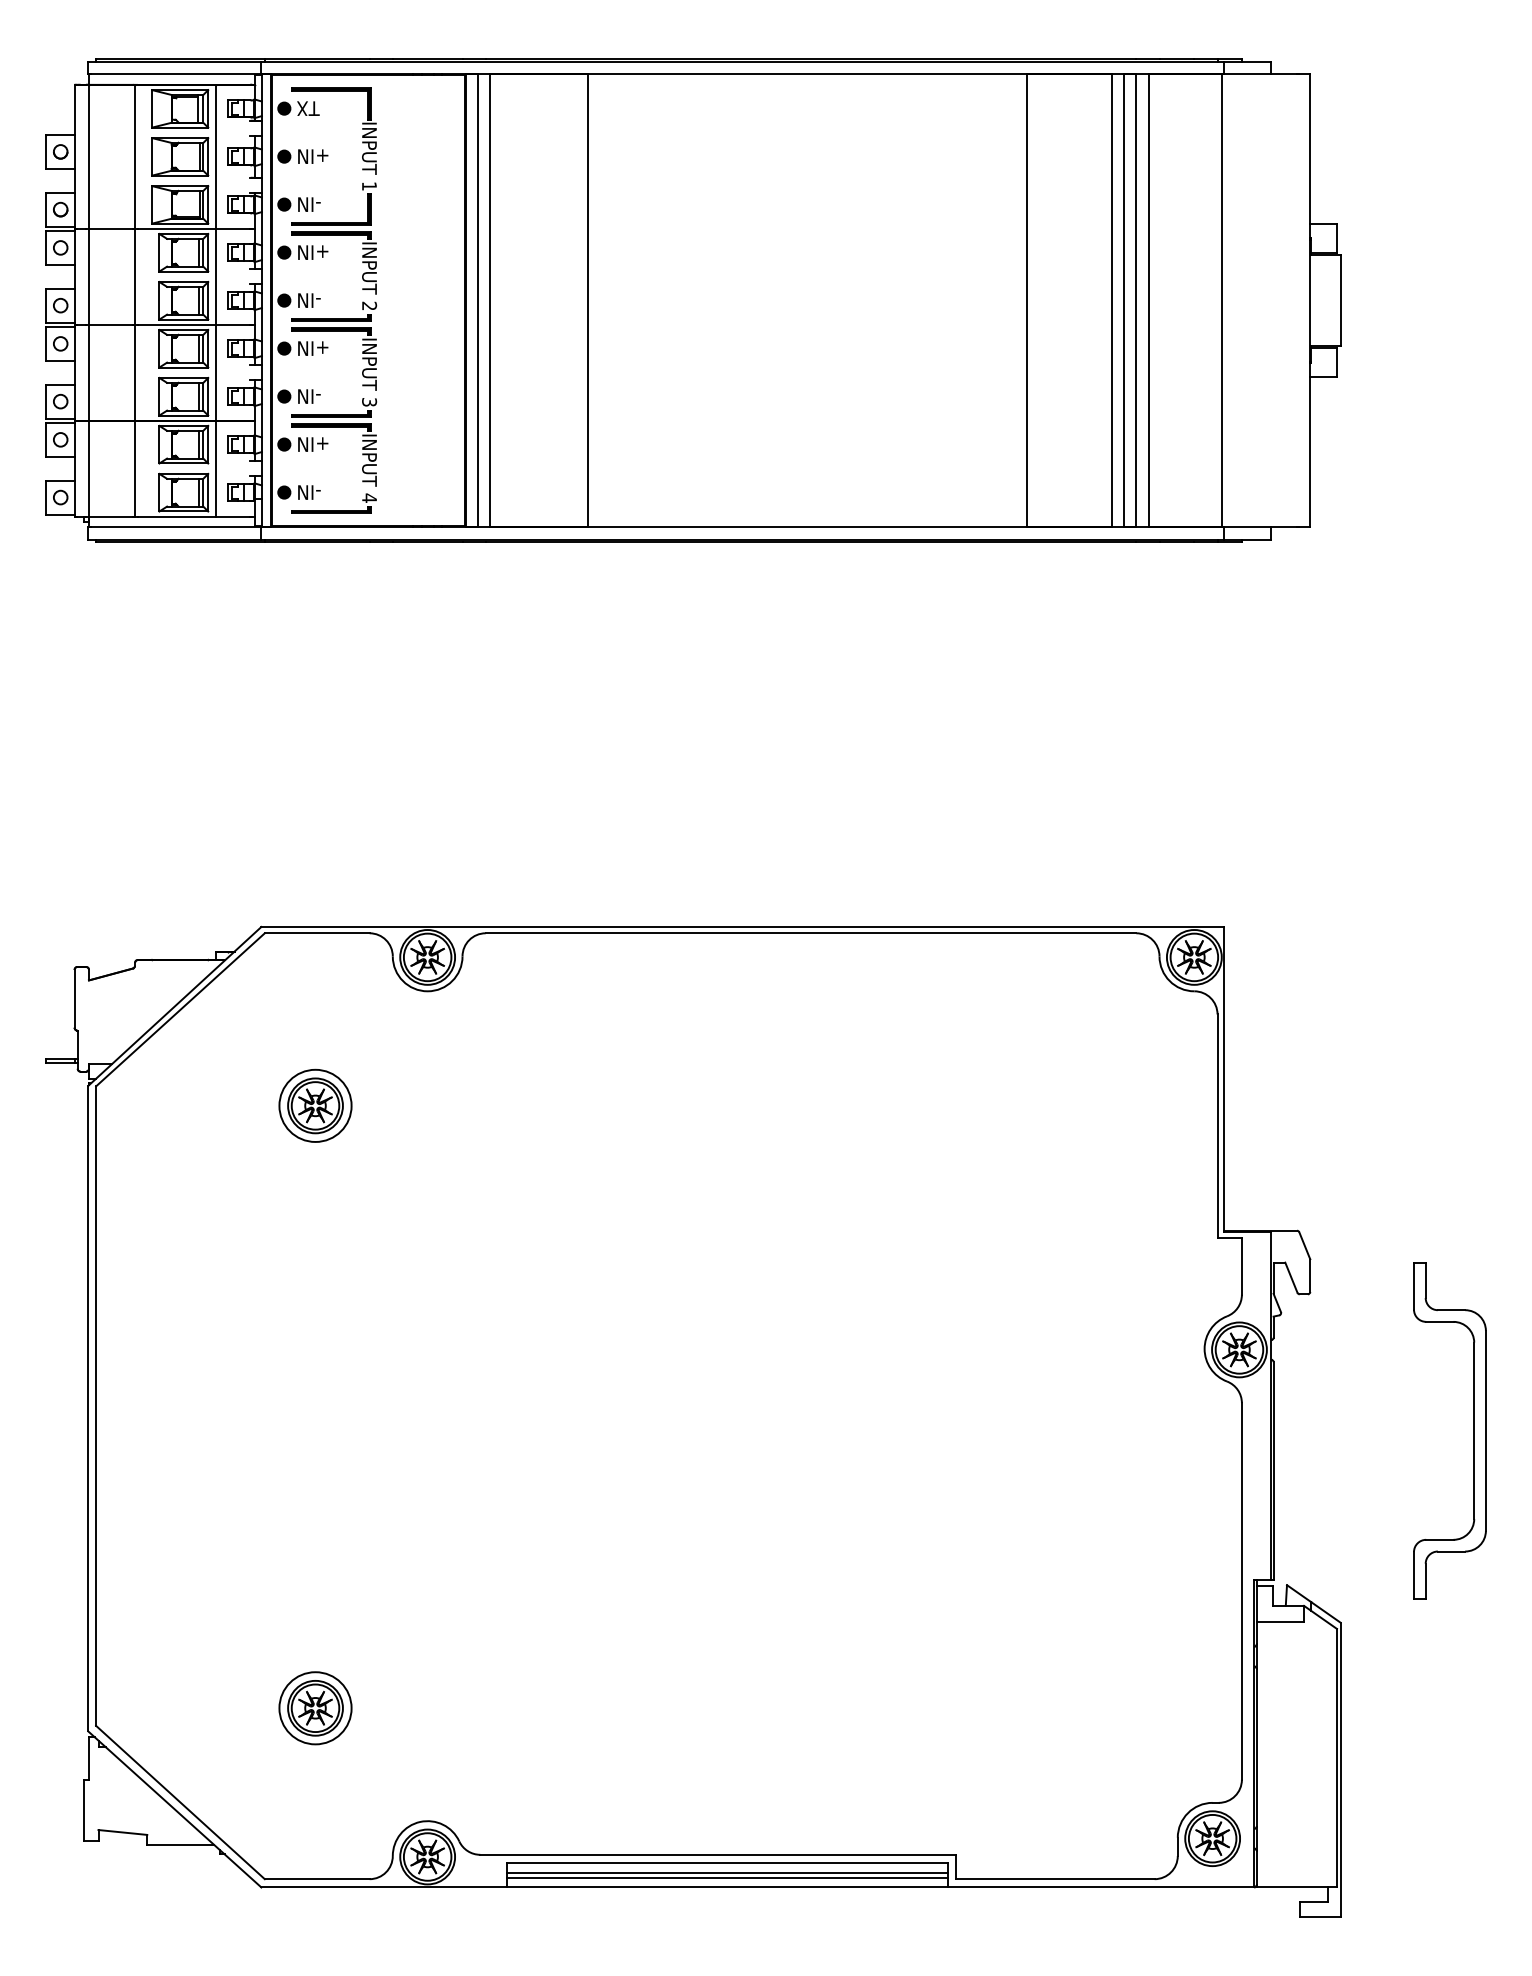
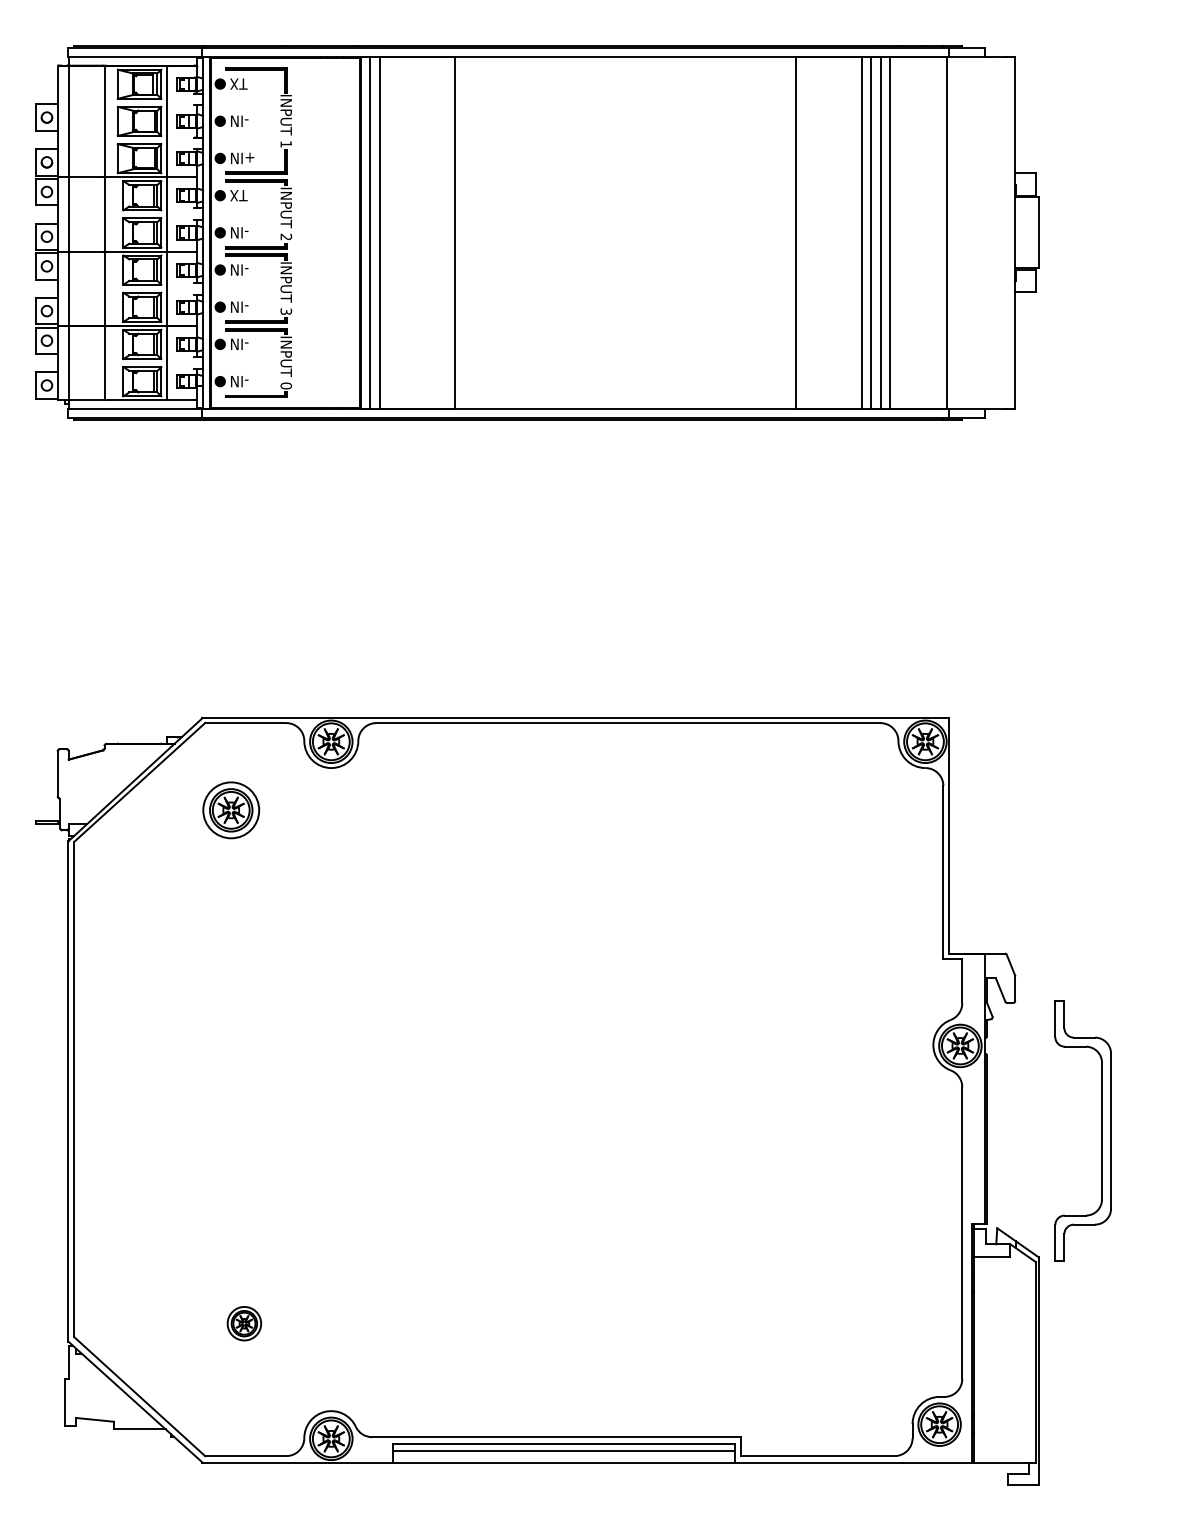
text: (322, 155) -> (249, 120), +IN -> -IN
text: (322, 203) -> (249, 157), -IN -> +IN
text: (312, 252) -> (242, 195), +IN -> TX
text: (322, 347) -> (249, 269), +IN -> -IN
text: (322, 443) -> (249, 343), +IN -> -IN
text: (369, 497) -> (286, 385), 4 -> 0
part: (315, 1105) -> (231, 810), moved
part: (1473, 1430) -> (1101, 1130), moved
part: (315, 1708) -> (244, 1323), size x0.6
line: (727, 1877) -> (563, 1454), removed

